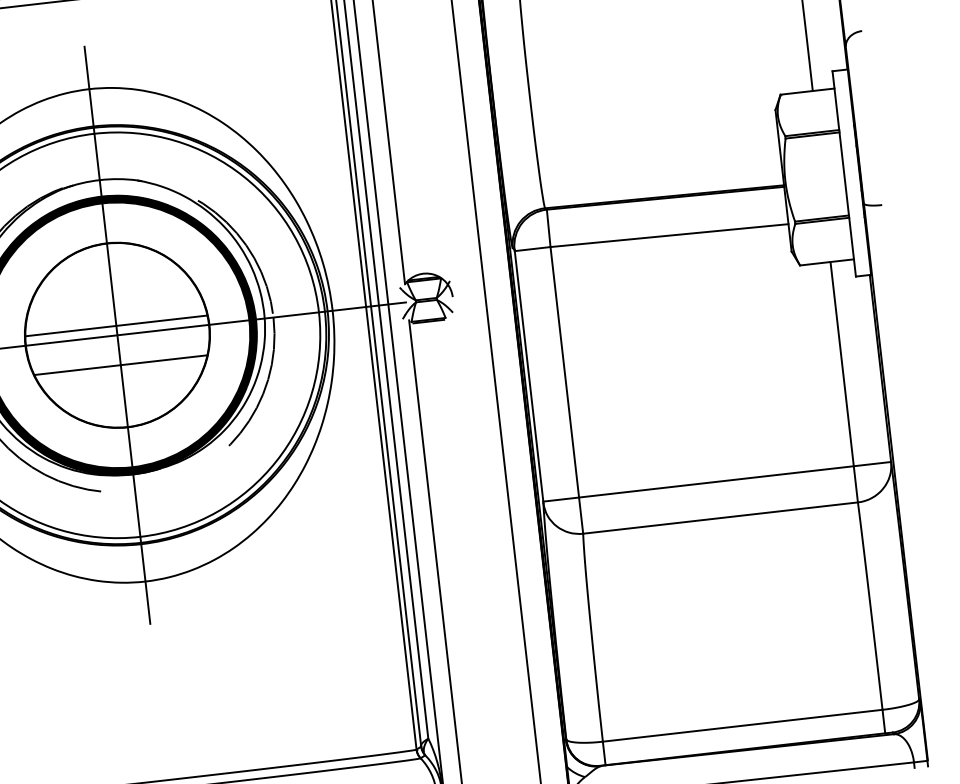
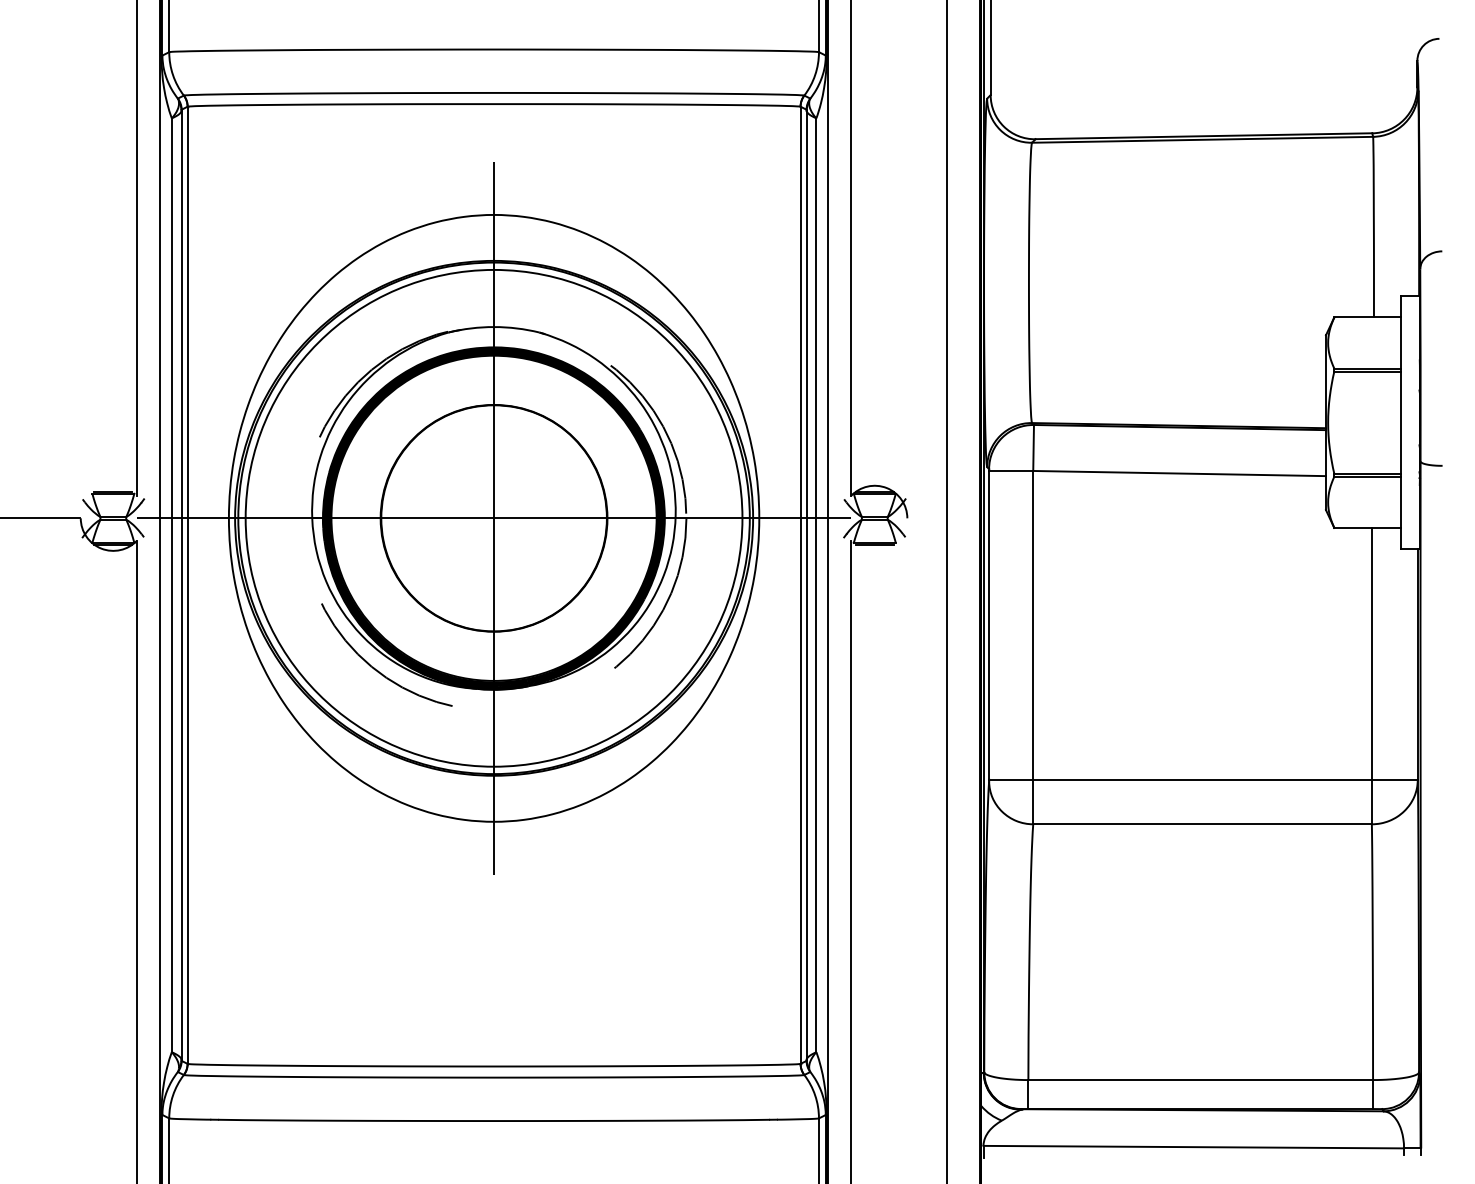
line: (115, 325) -> (493, 506), removed
line: (120, 365) -> (493, 555), removed

